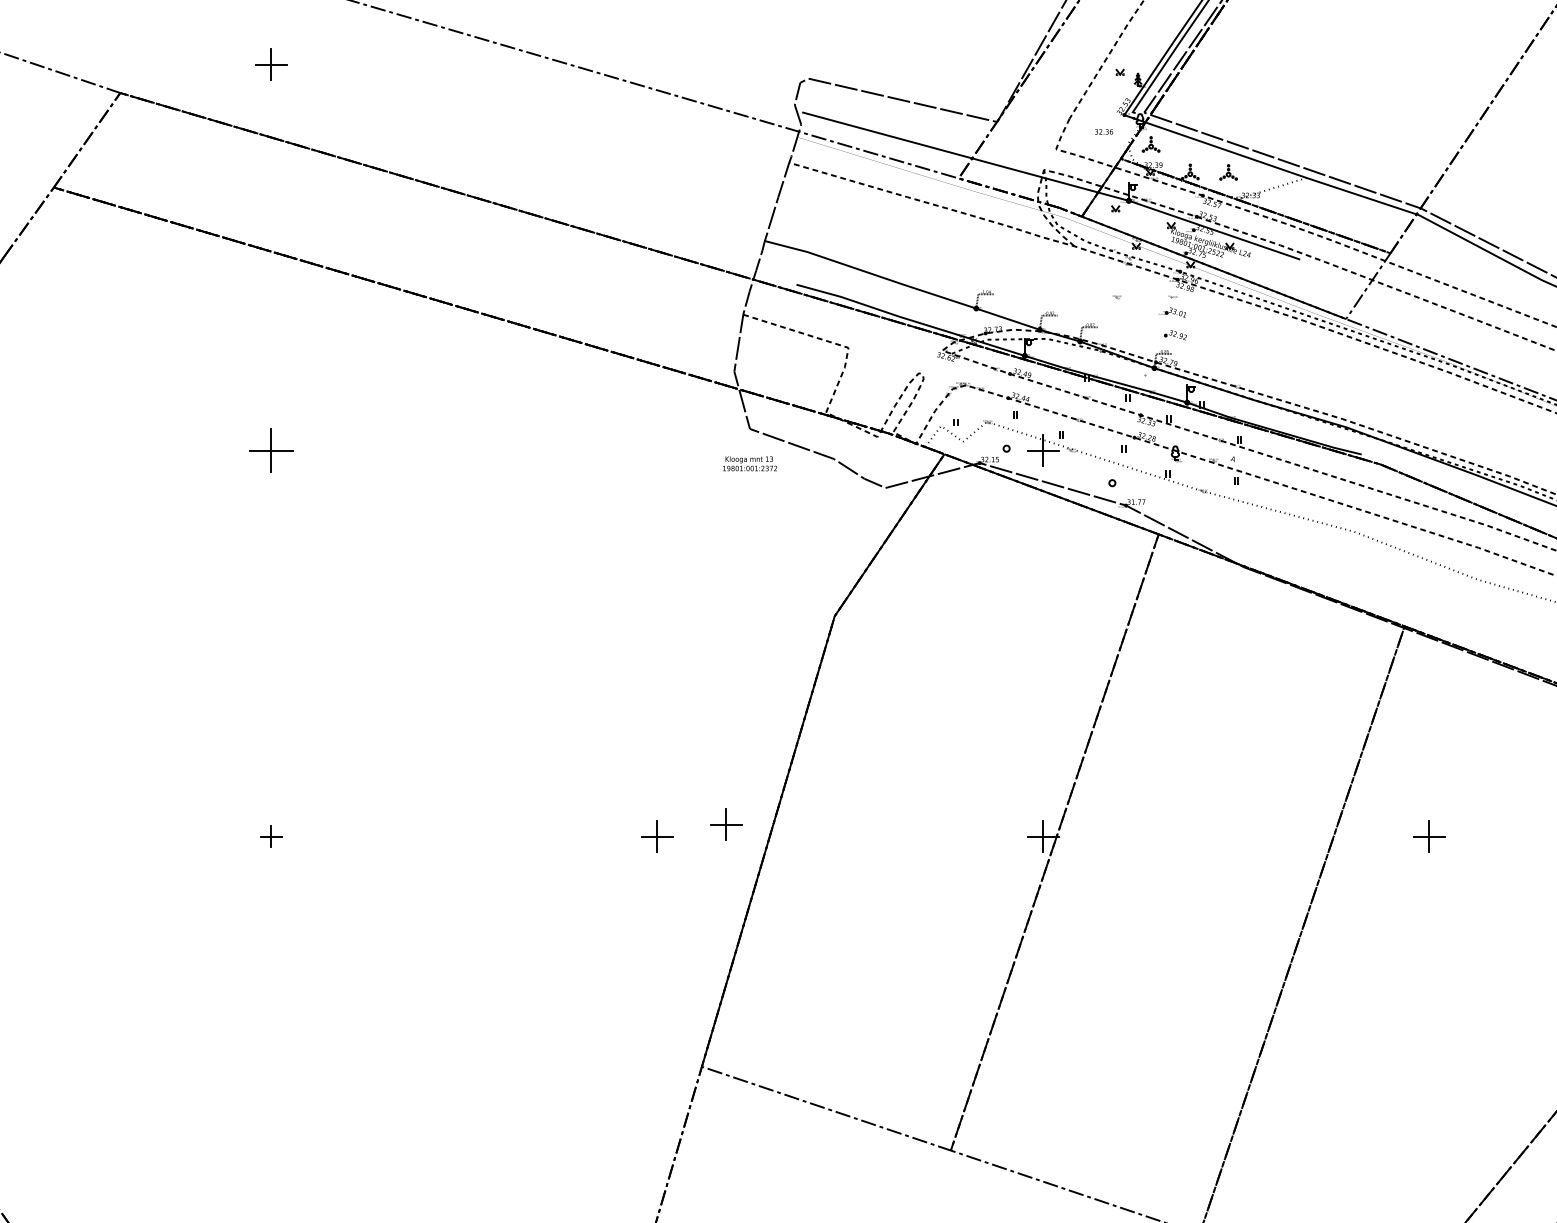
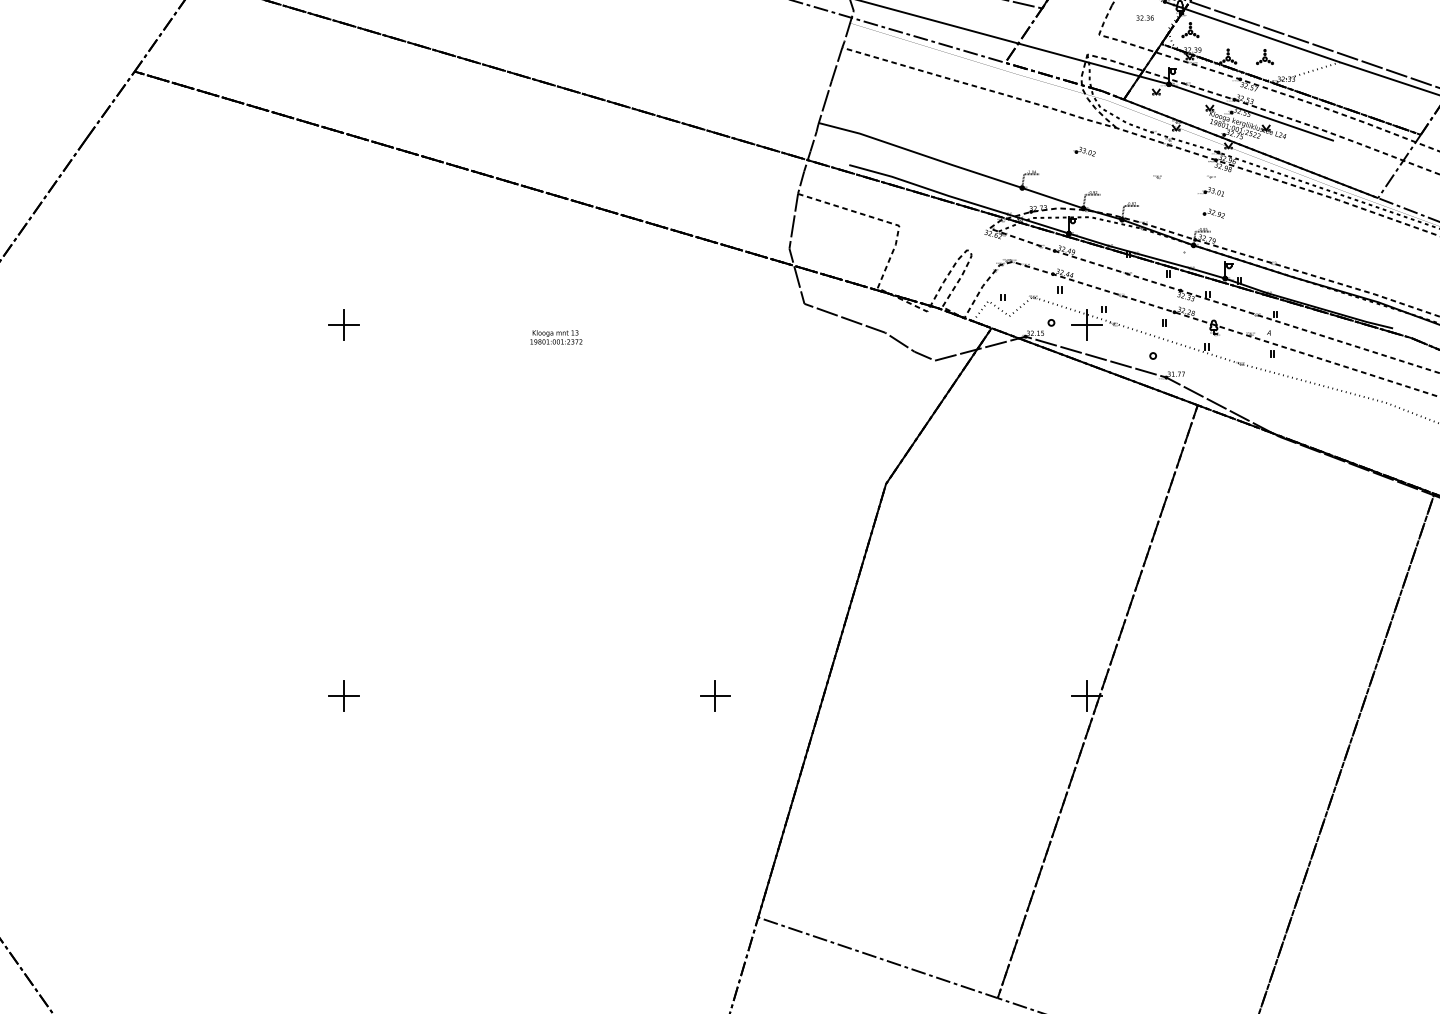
part: (1040, 270) -> (1084, 151), added
part: (271, 450) -> (344, 324), size x0.71
text: (749, 463) -> (555, 337), moved
part: (726, 824) -> (781, 684), removed
part: (271, 836) -> (344, 695), size x1.43

